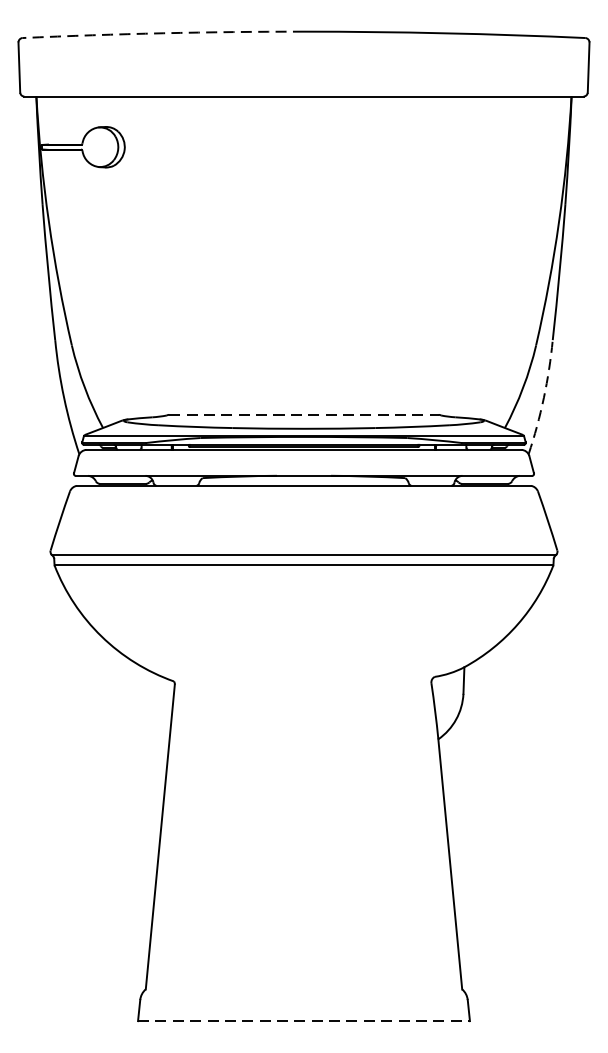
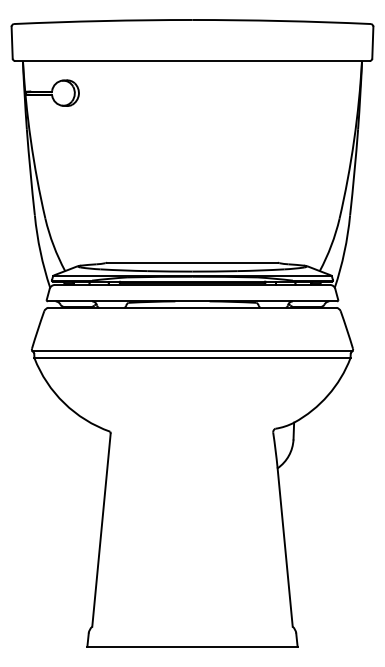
arc: (163, 34) -> (103, 21), dashed -> solid
arc: (543, 398) -> (344, 252), dashed -> solid
line: (305, 414) -> (193, 262), dashed -> solid
line: (305, 1020) -> (193, 646), dashed -> solid

